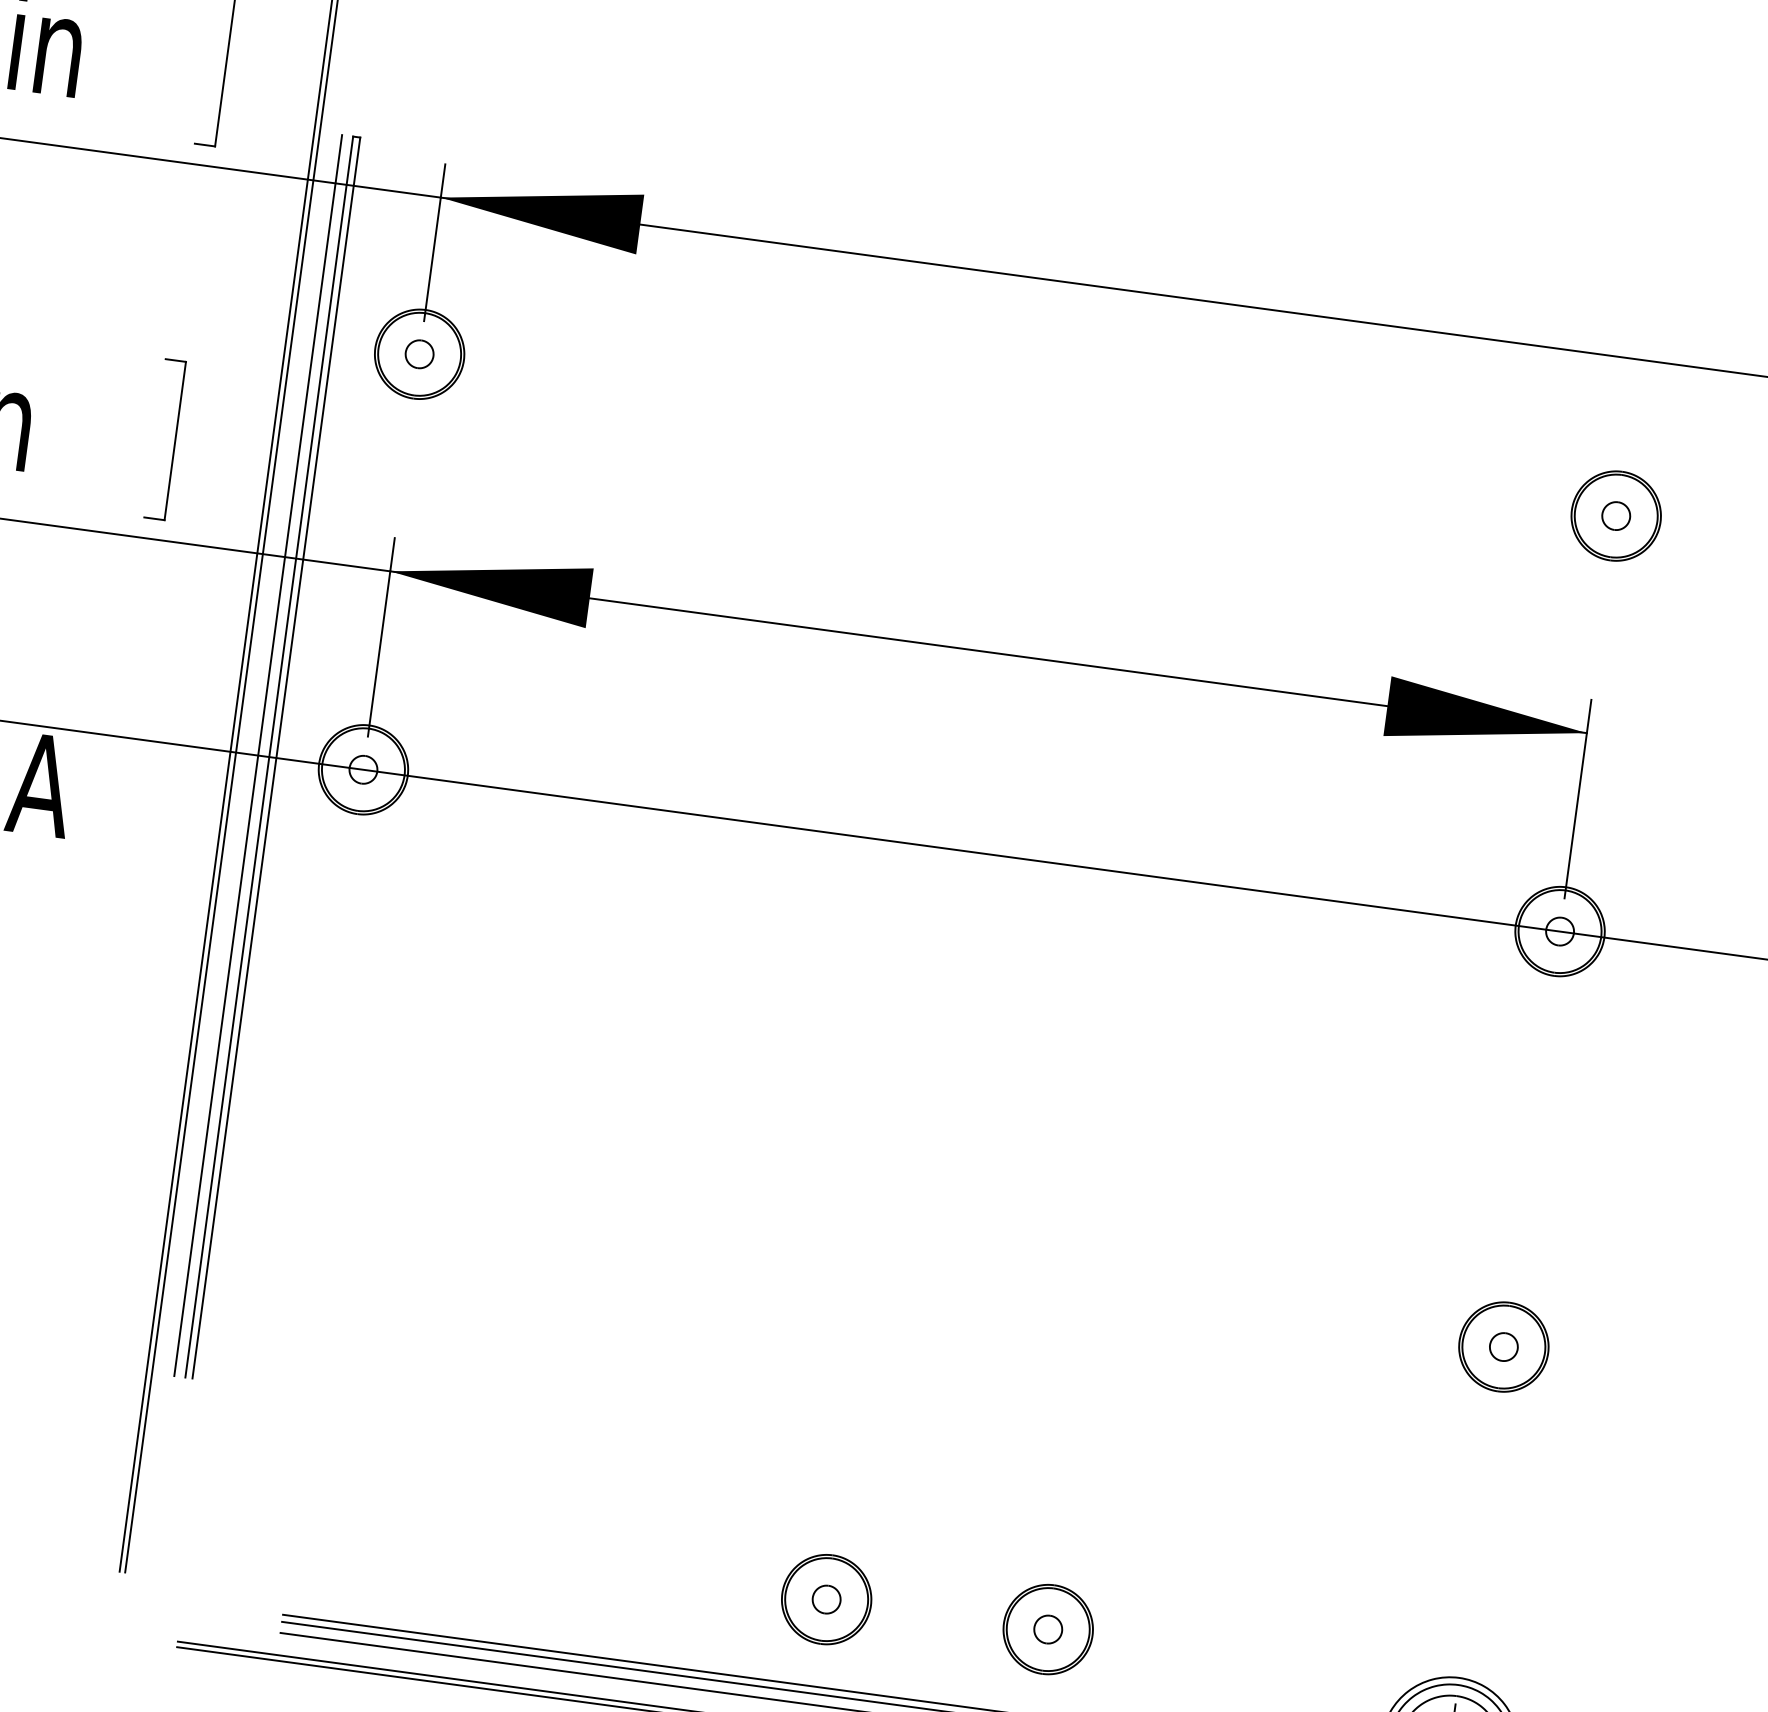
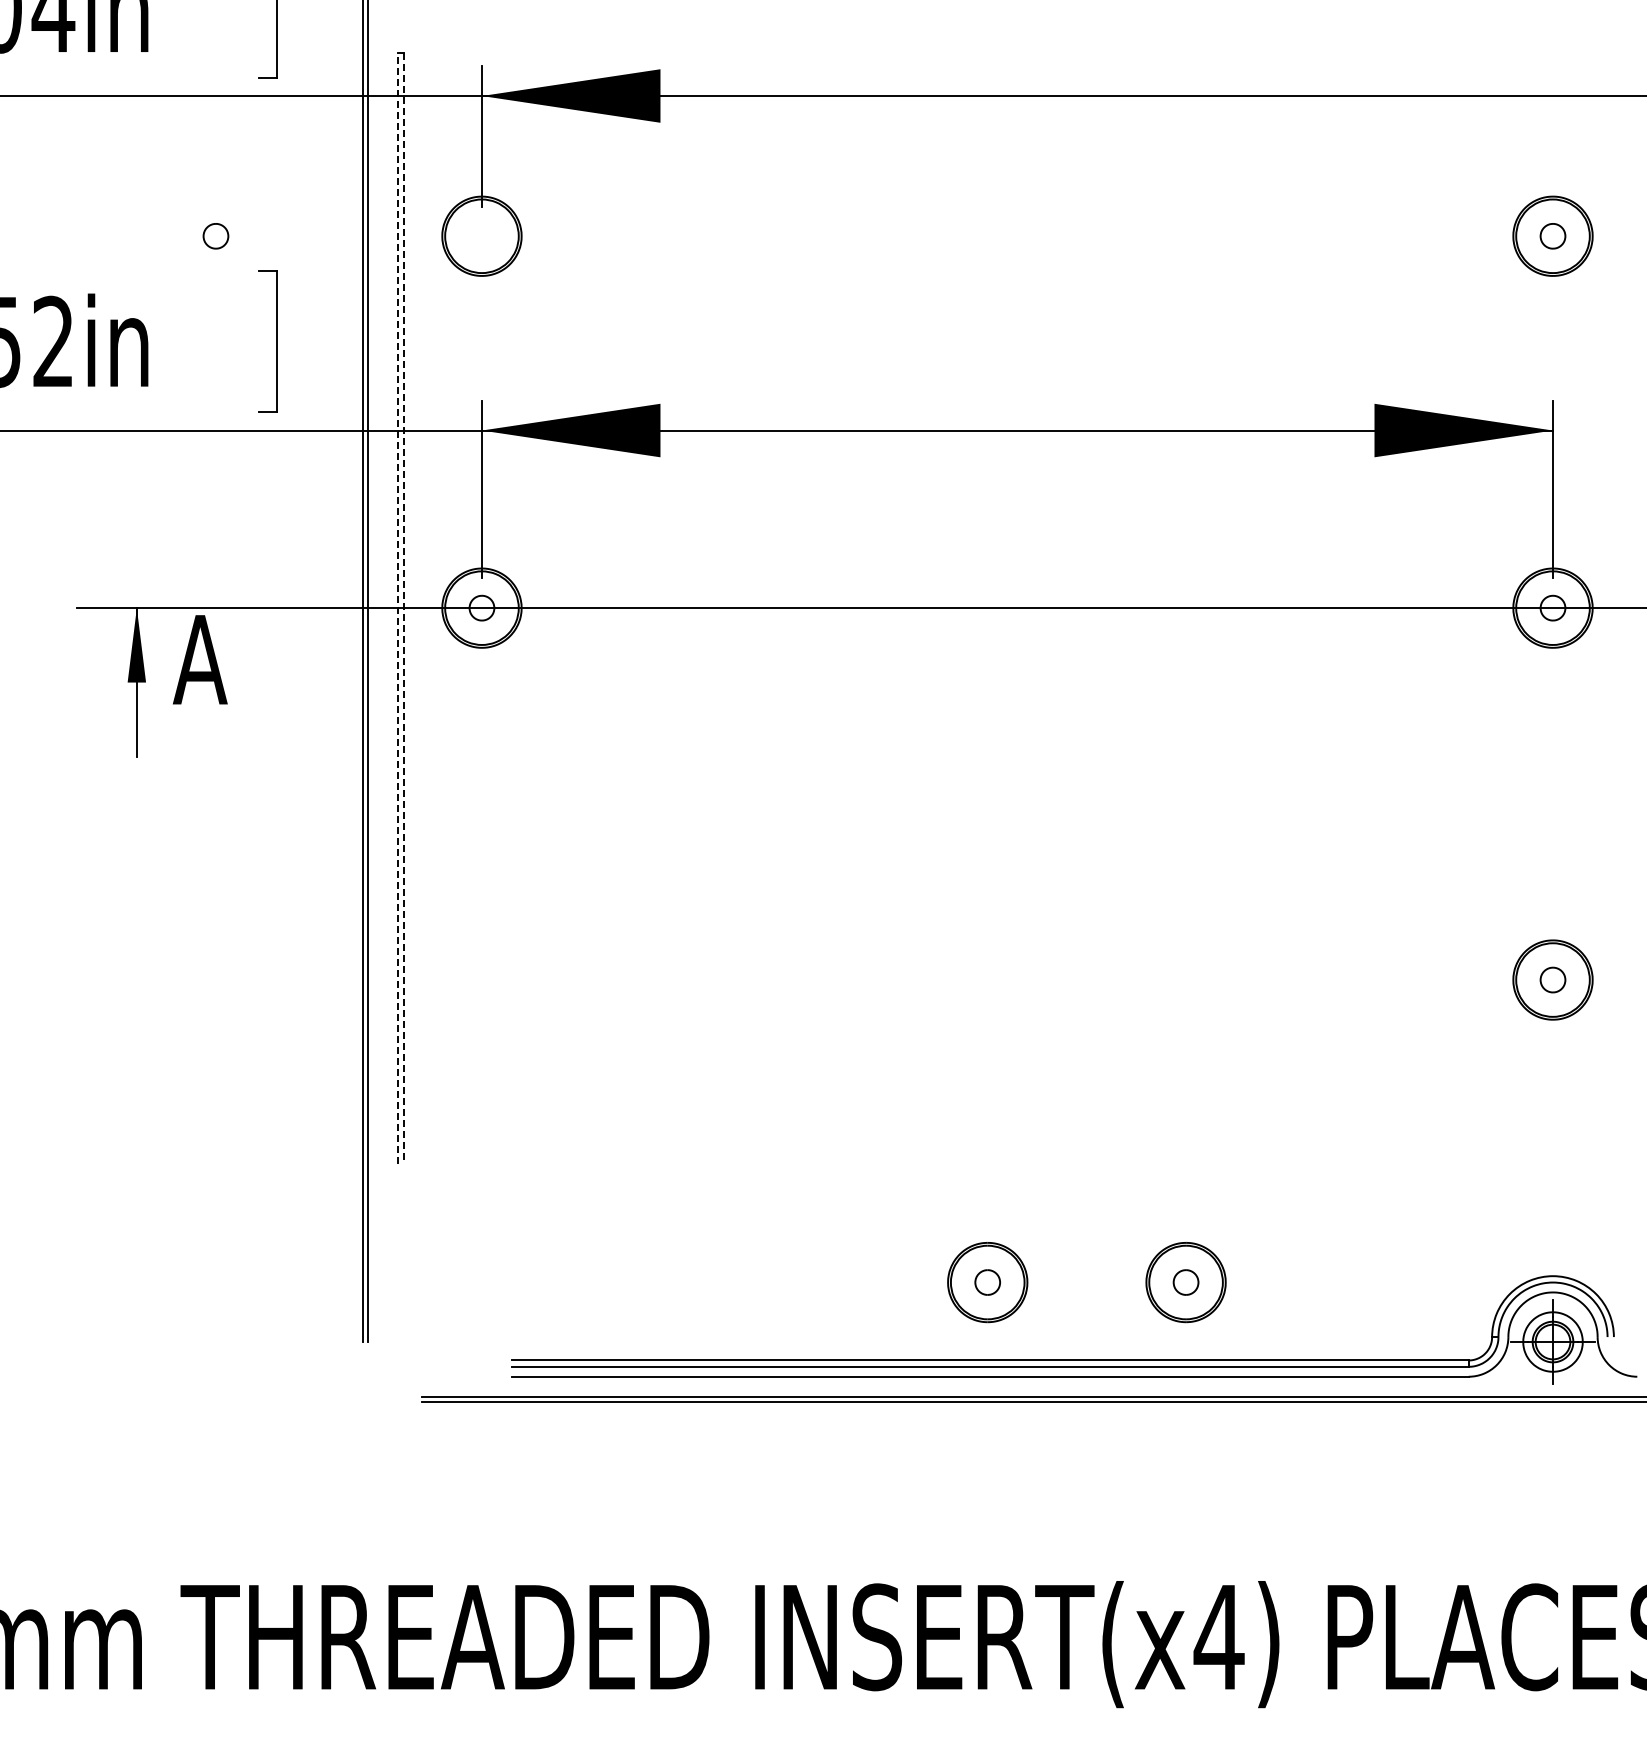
part: (419, 354) -> (215, 236), moved
line: (258, 754) -> (387, 607), removed
line: (269, 756) -> (397, 607), solid -> dashed
line: (276, 758) -> (404, 608), solid -> dashed

